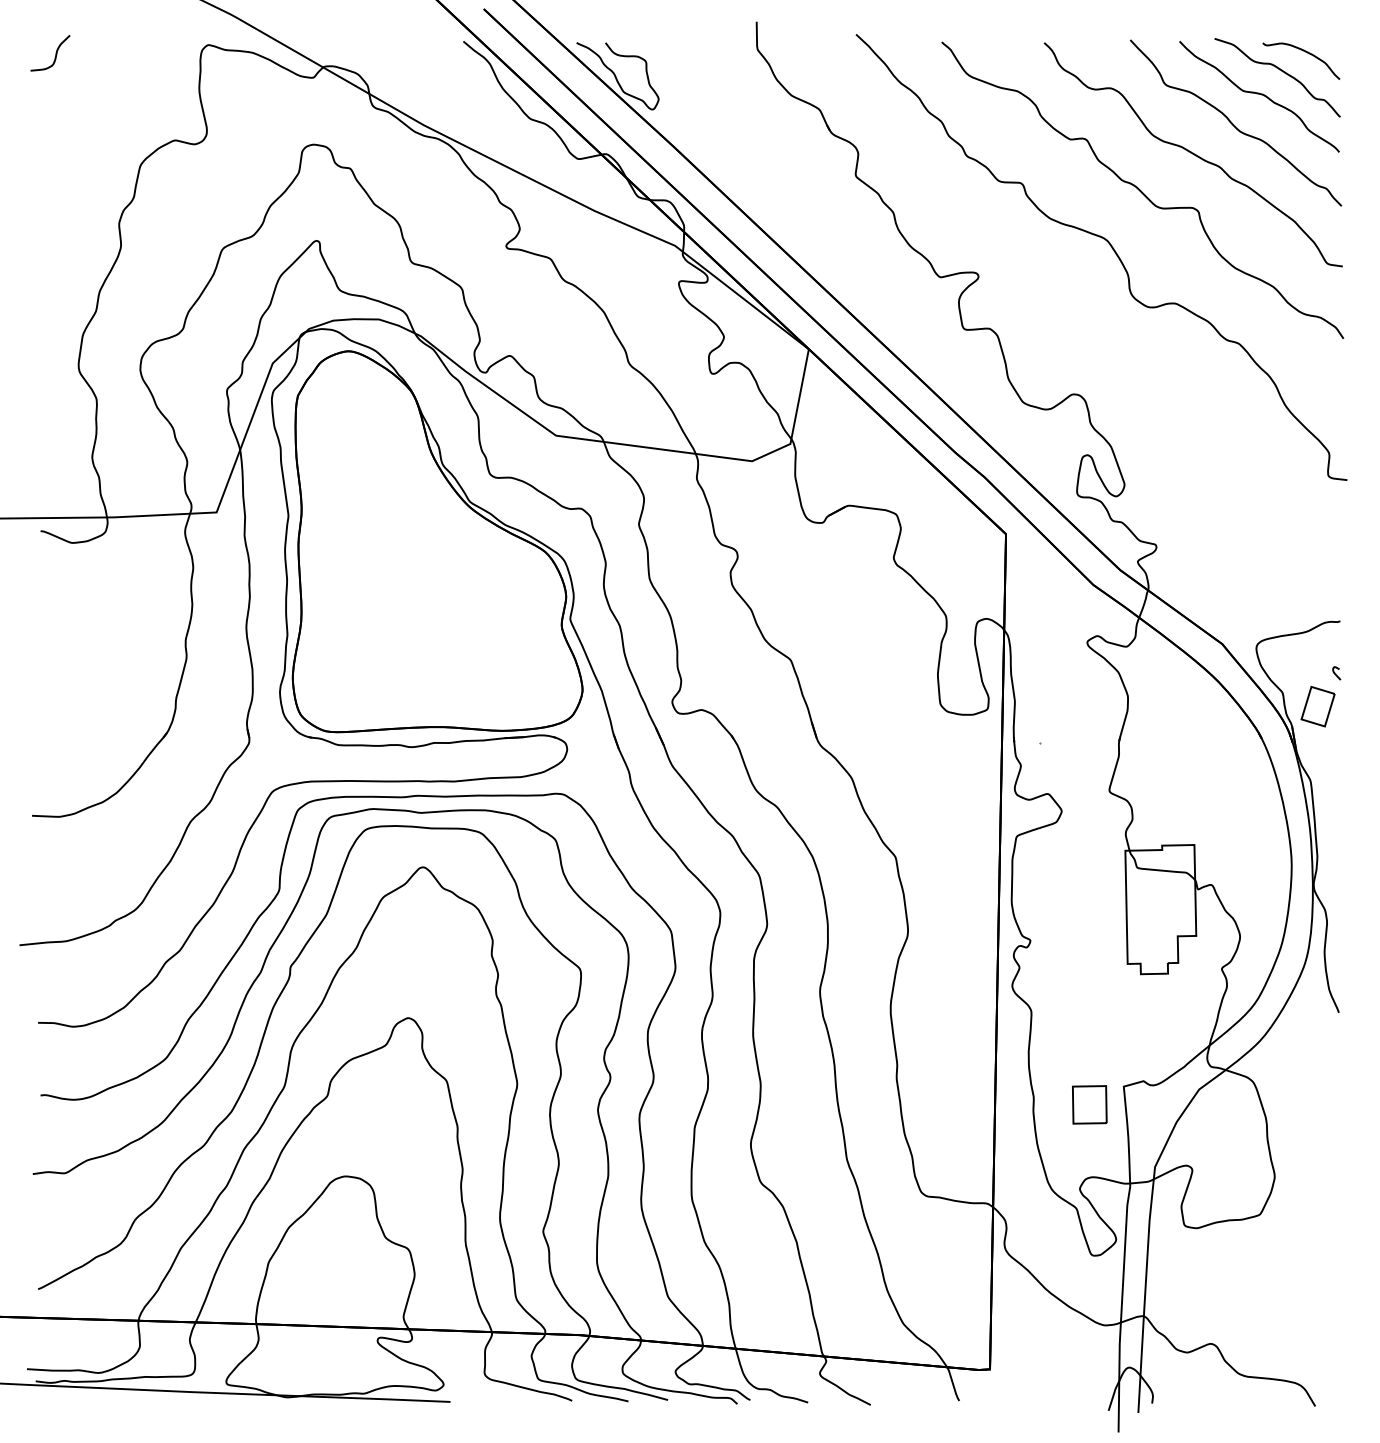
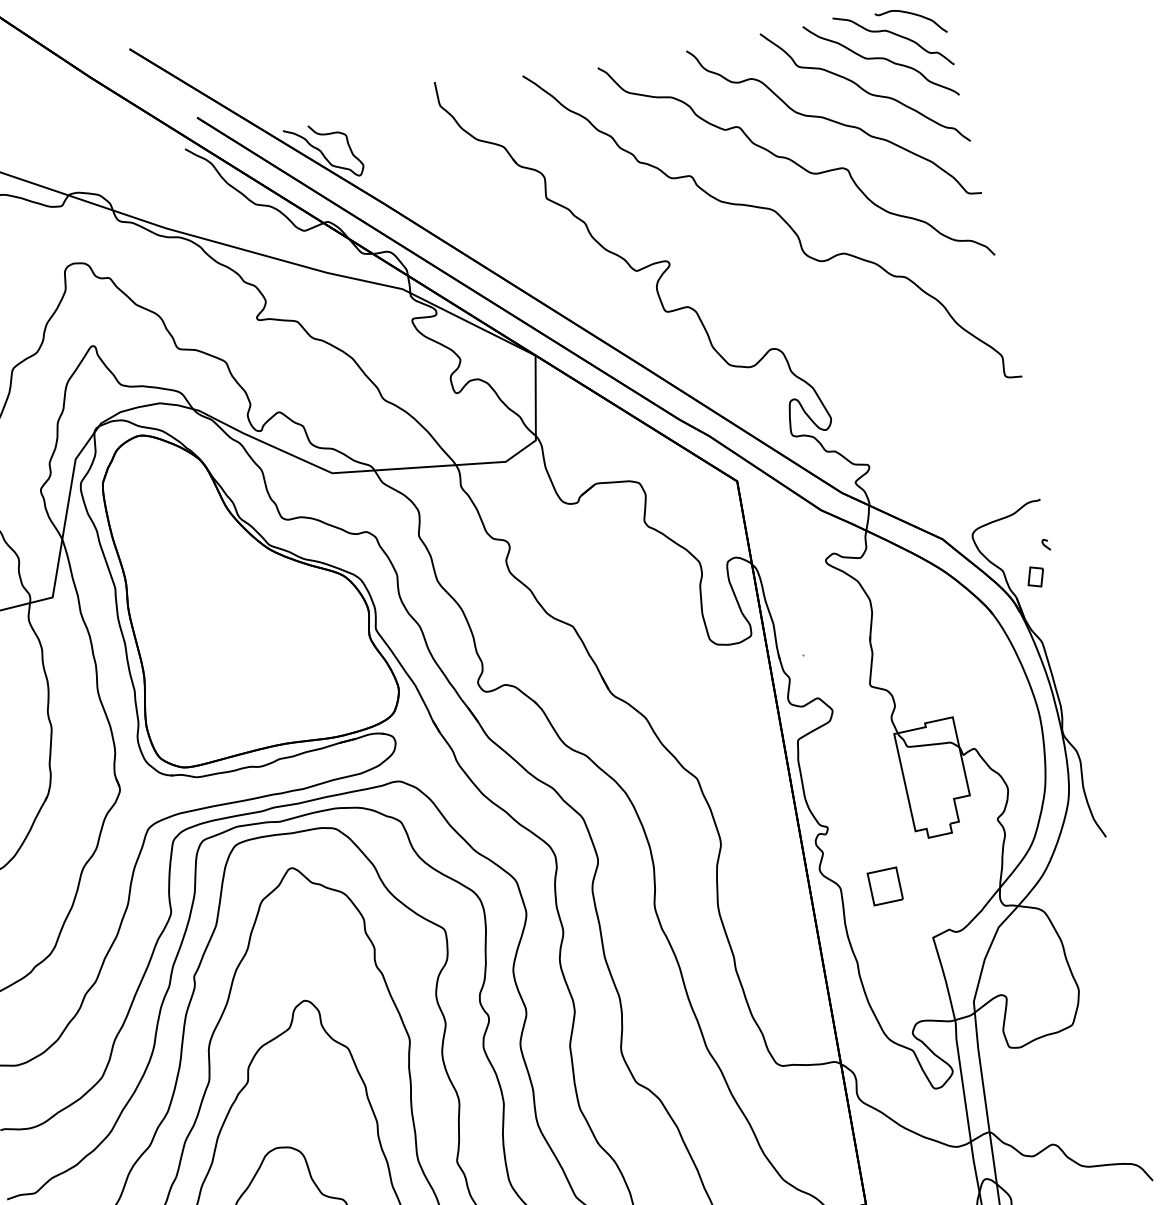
part: (1317, 706) -> (1035, 576), size x0.6
part: (1089, 1104) -> (885, 886), moved

